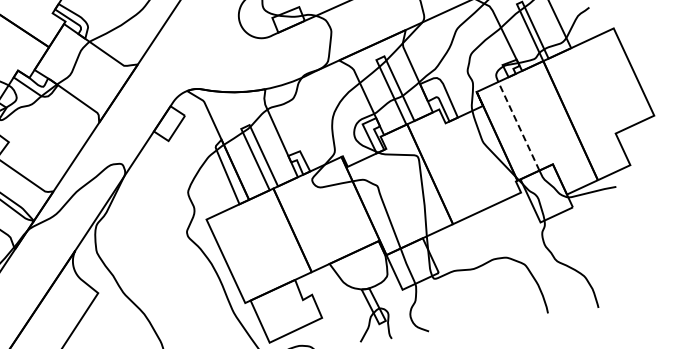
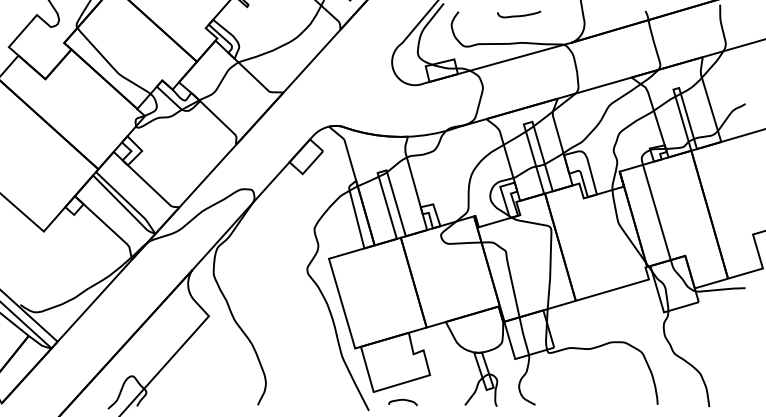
line: (518, 126) -> (656, 212), dashed -> solid

